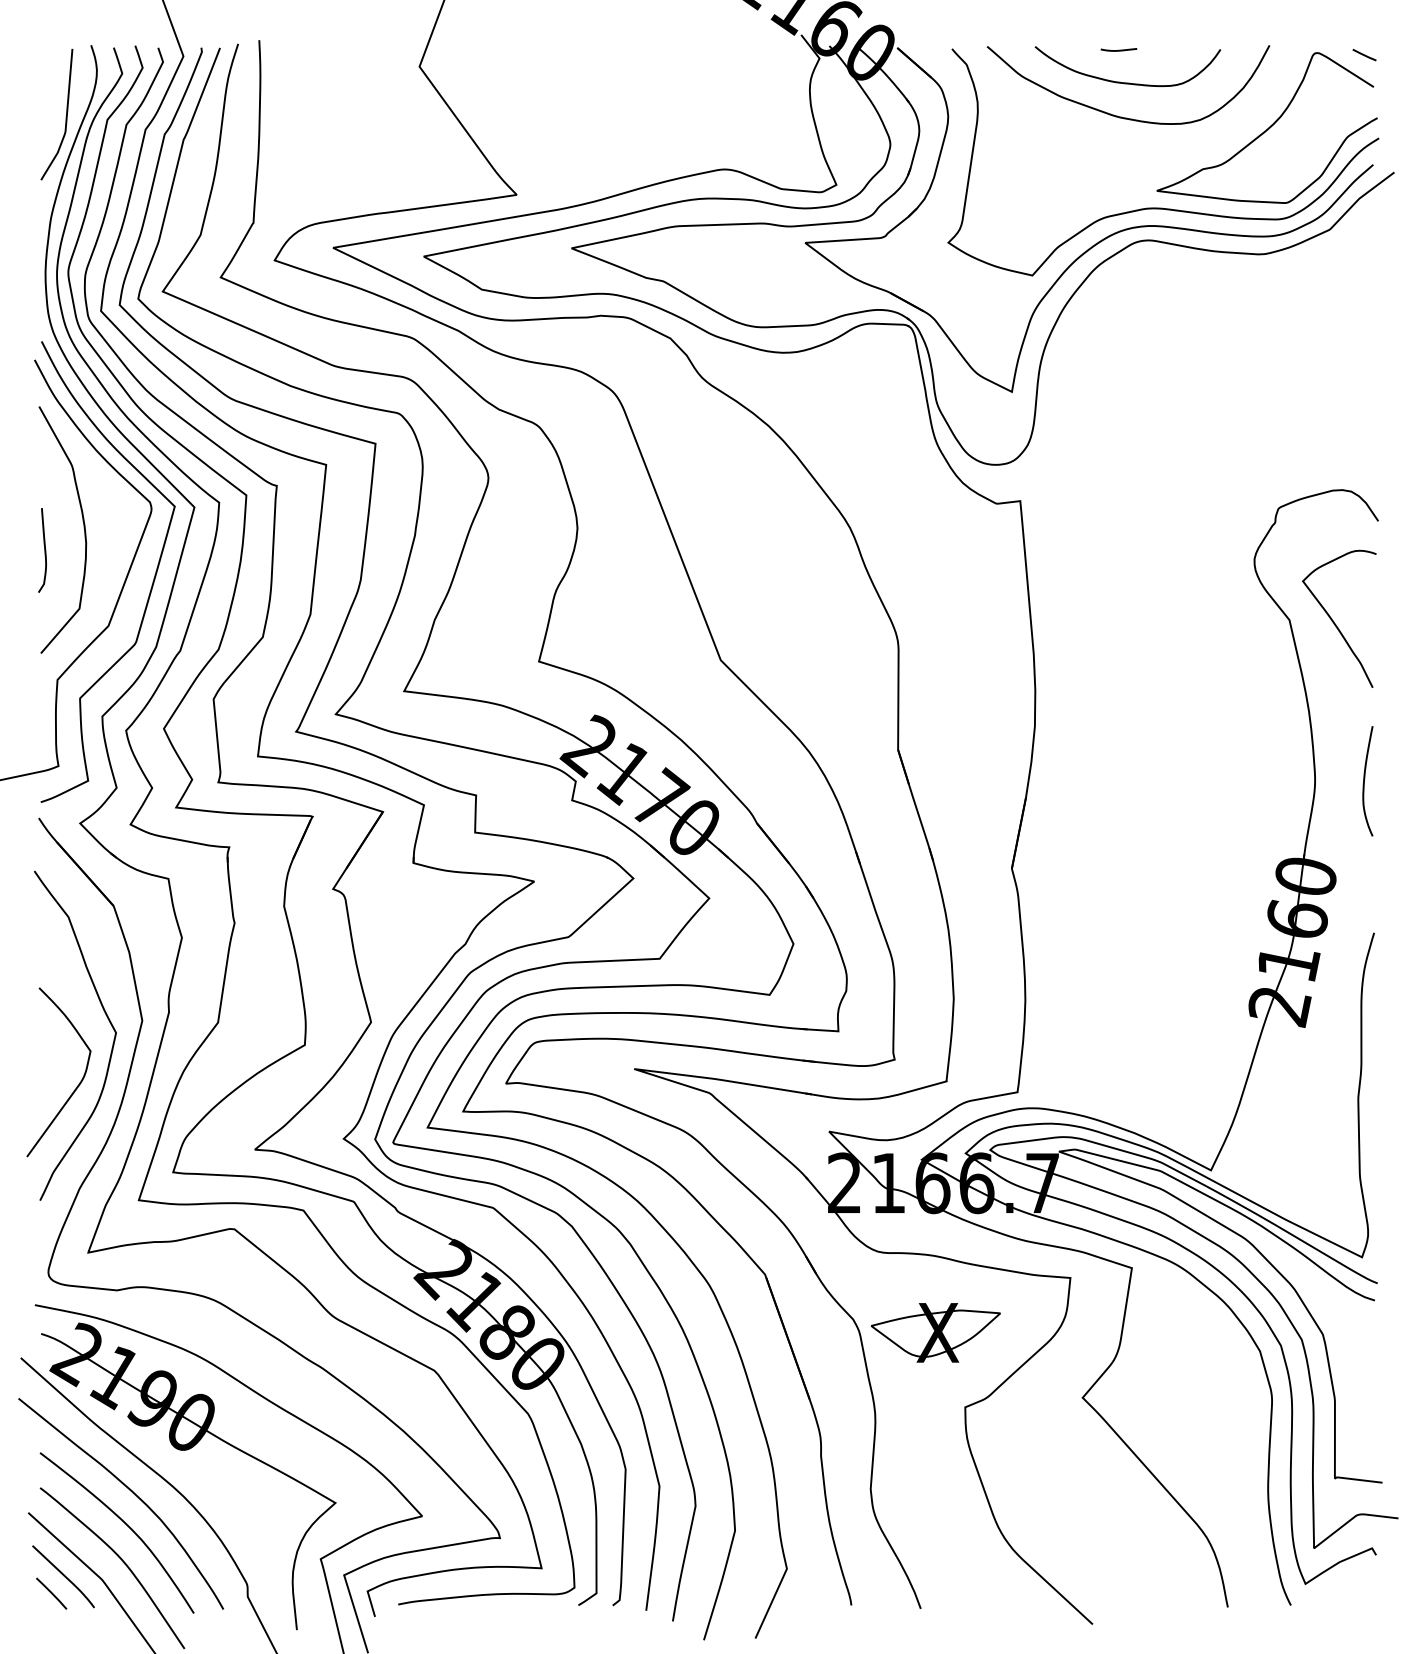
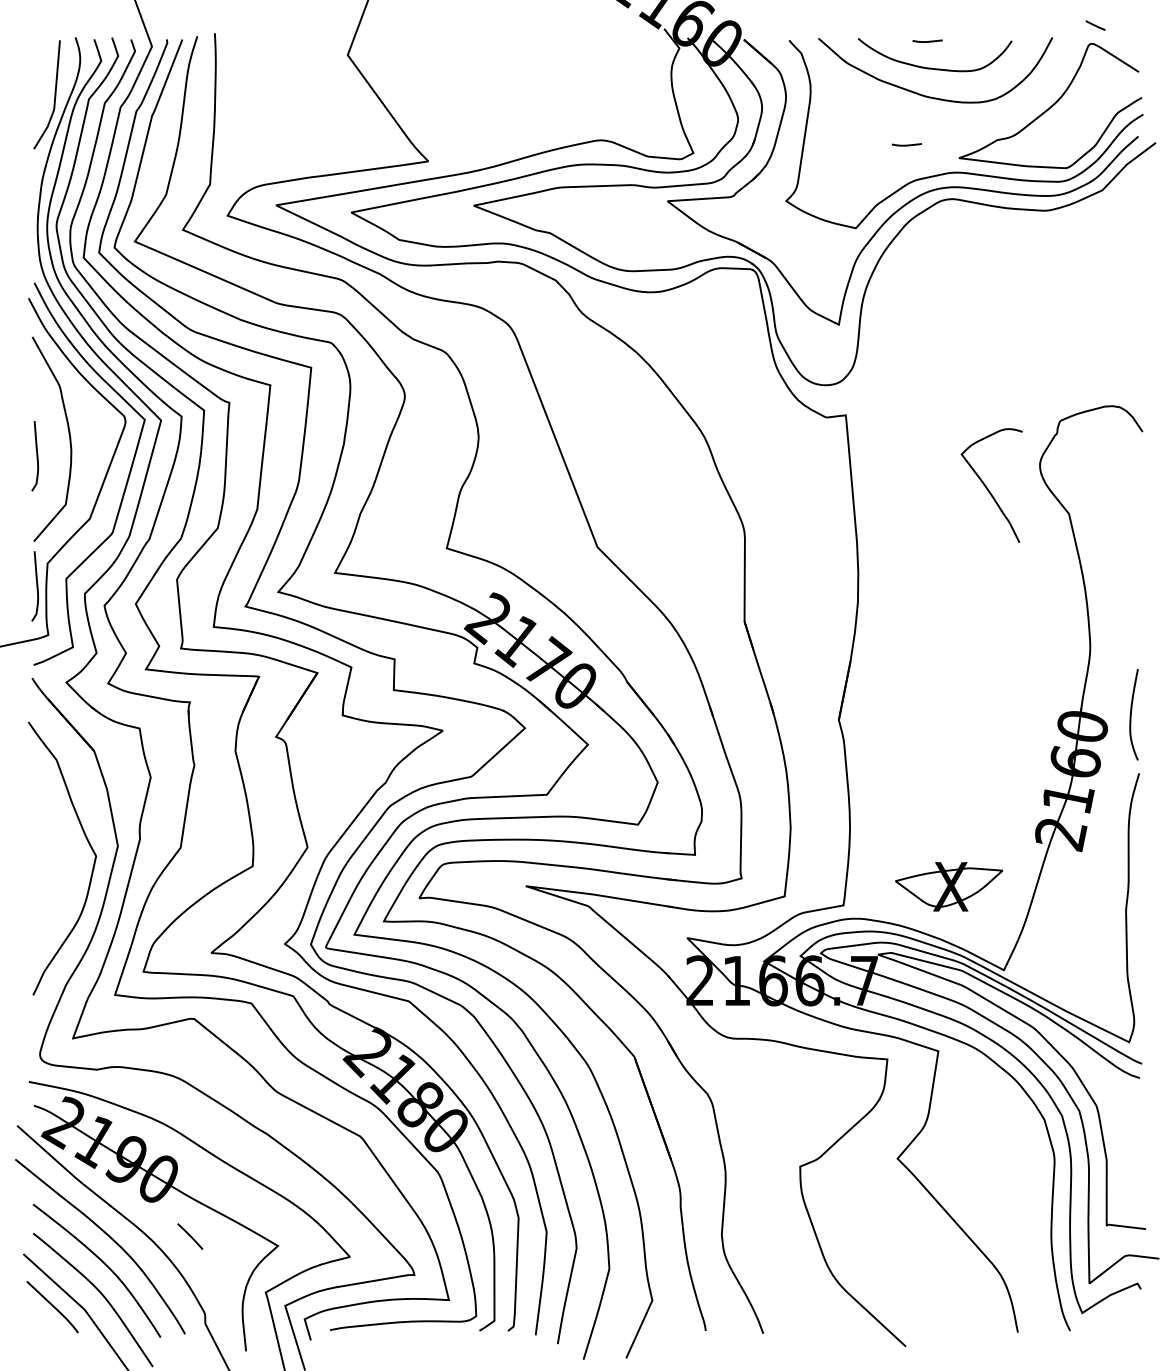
line: (1364, 54) -> (1095, 25), moved
curve: (1093, 174) -> (906, 144), added
curve: (1334, 621) -> (987, 487), moved
curve: (44, 707) -> (36, 586), added
curve: (1365, 779) -> (1132, 713), moved
curve: (76, 1086) -> (63, 900), removed
part: (935, 1332) -> (948, 886), moved
line: (51, 1593) -> (190, 1236), moved

